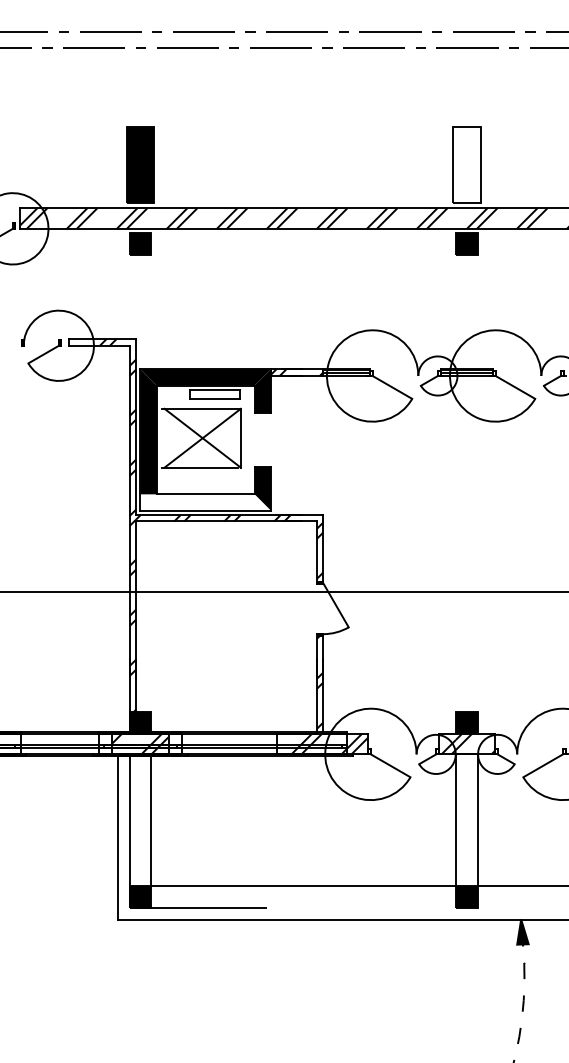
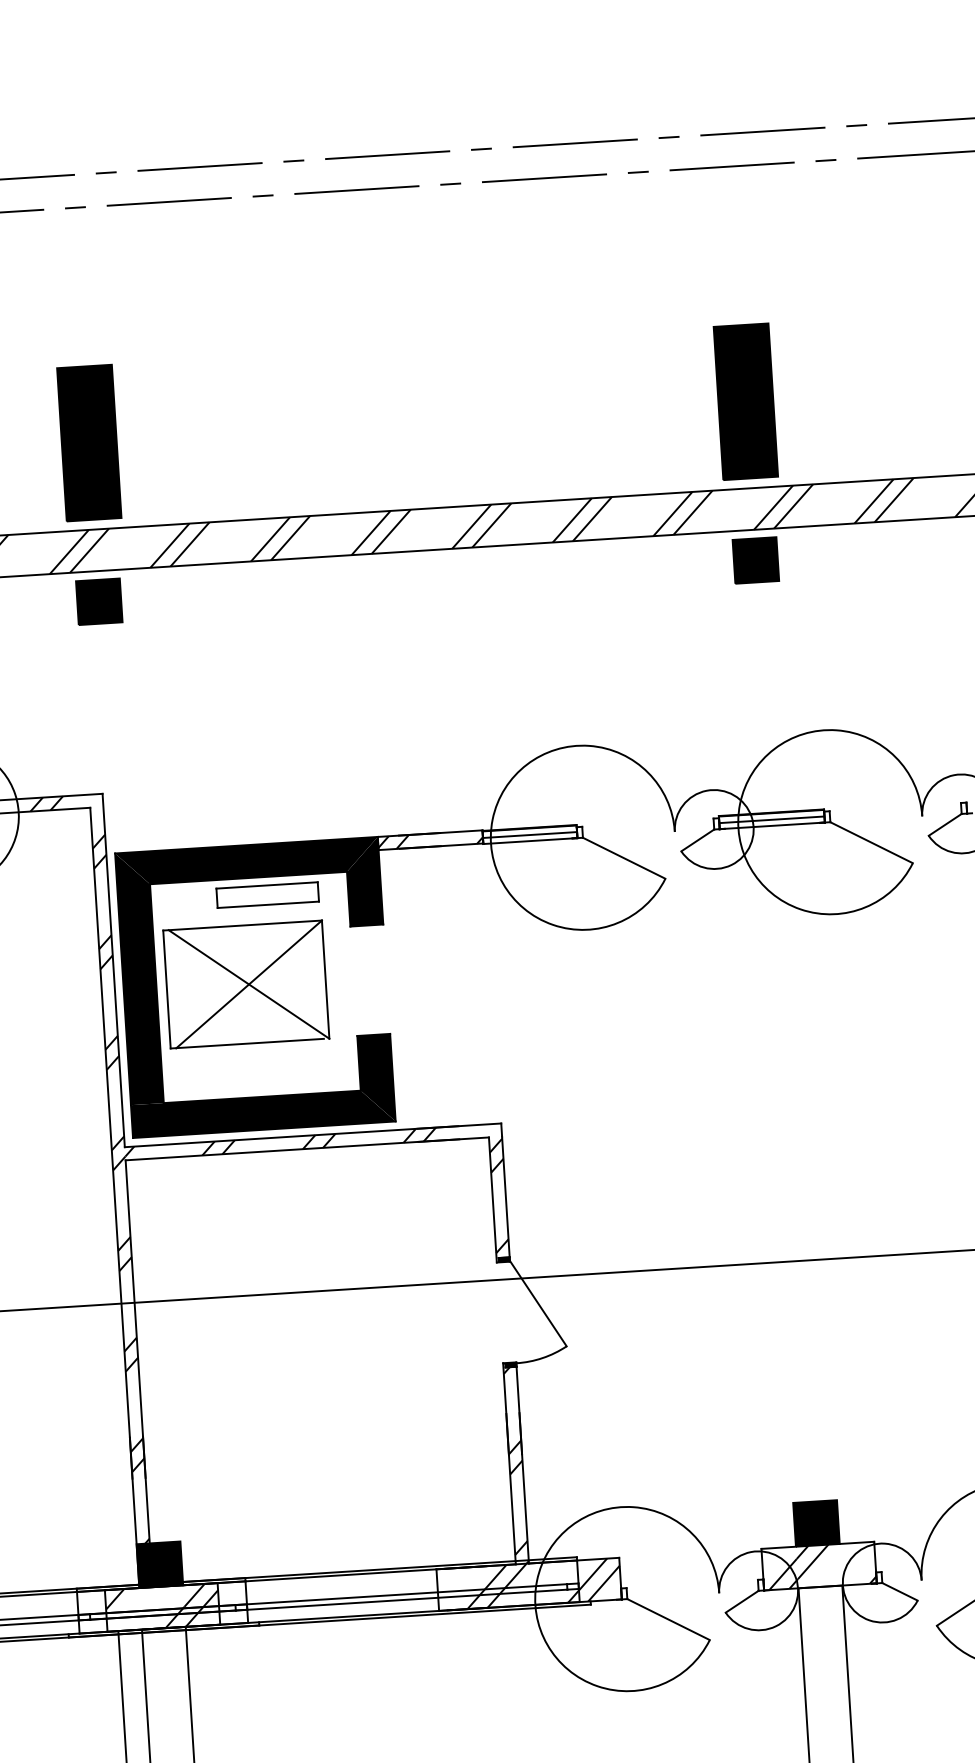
fill: (466, 165) -> (745, 402), added
line: (161, 437) -> (166, 988), added
fill: (205, 502) -> (262, 1113), added

